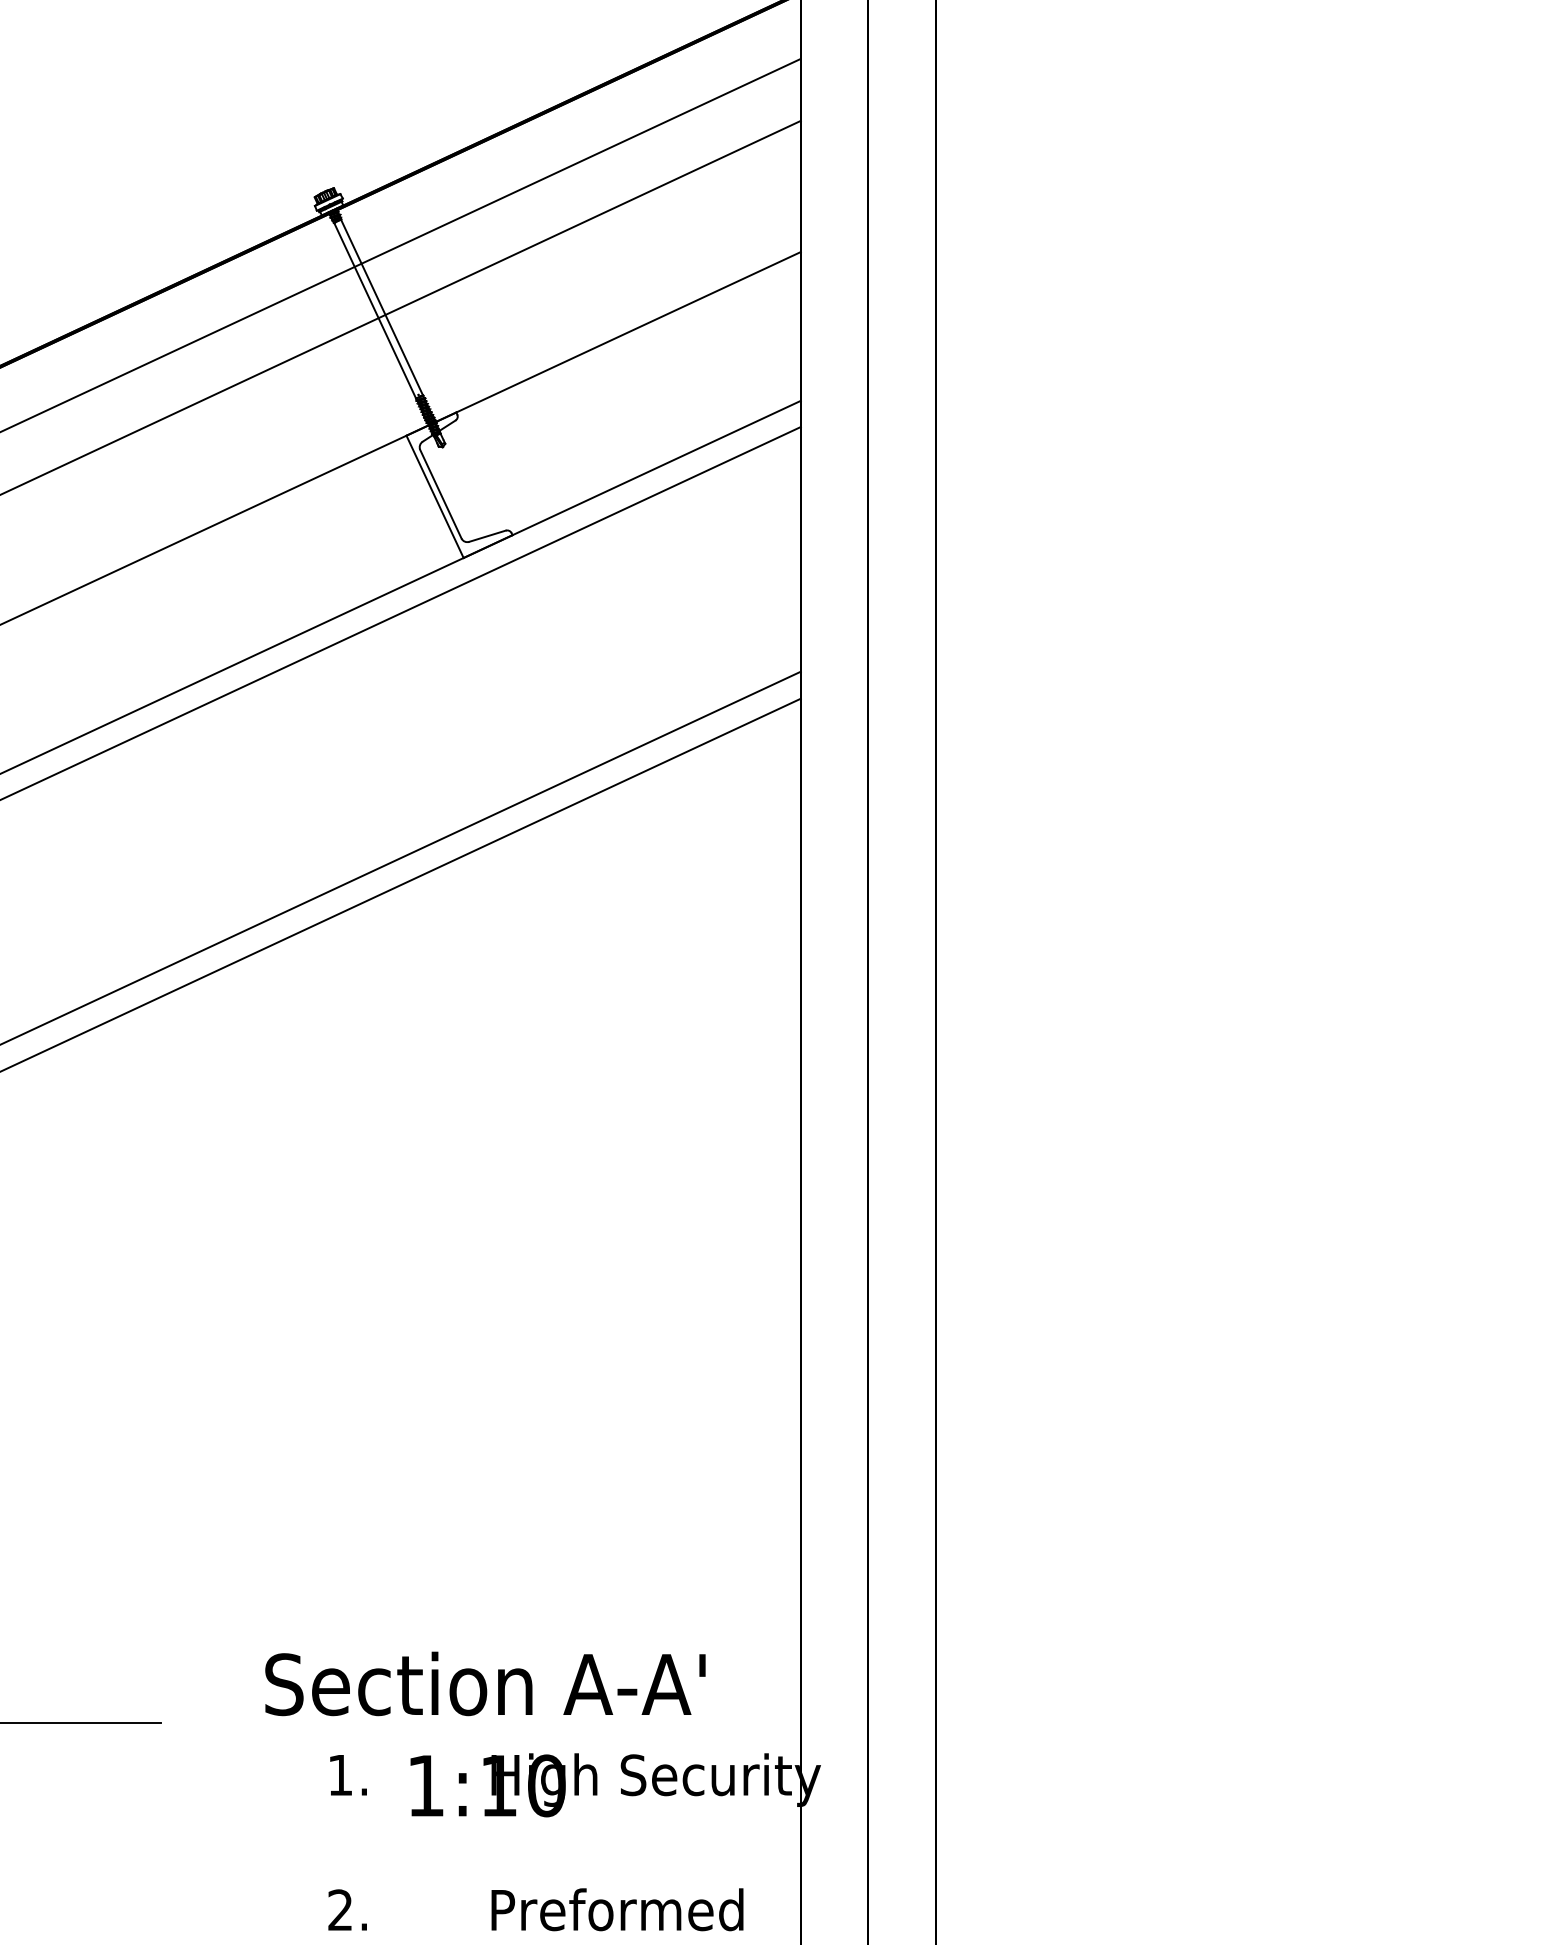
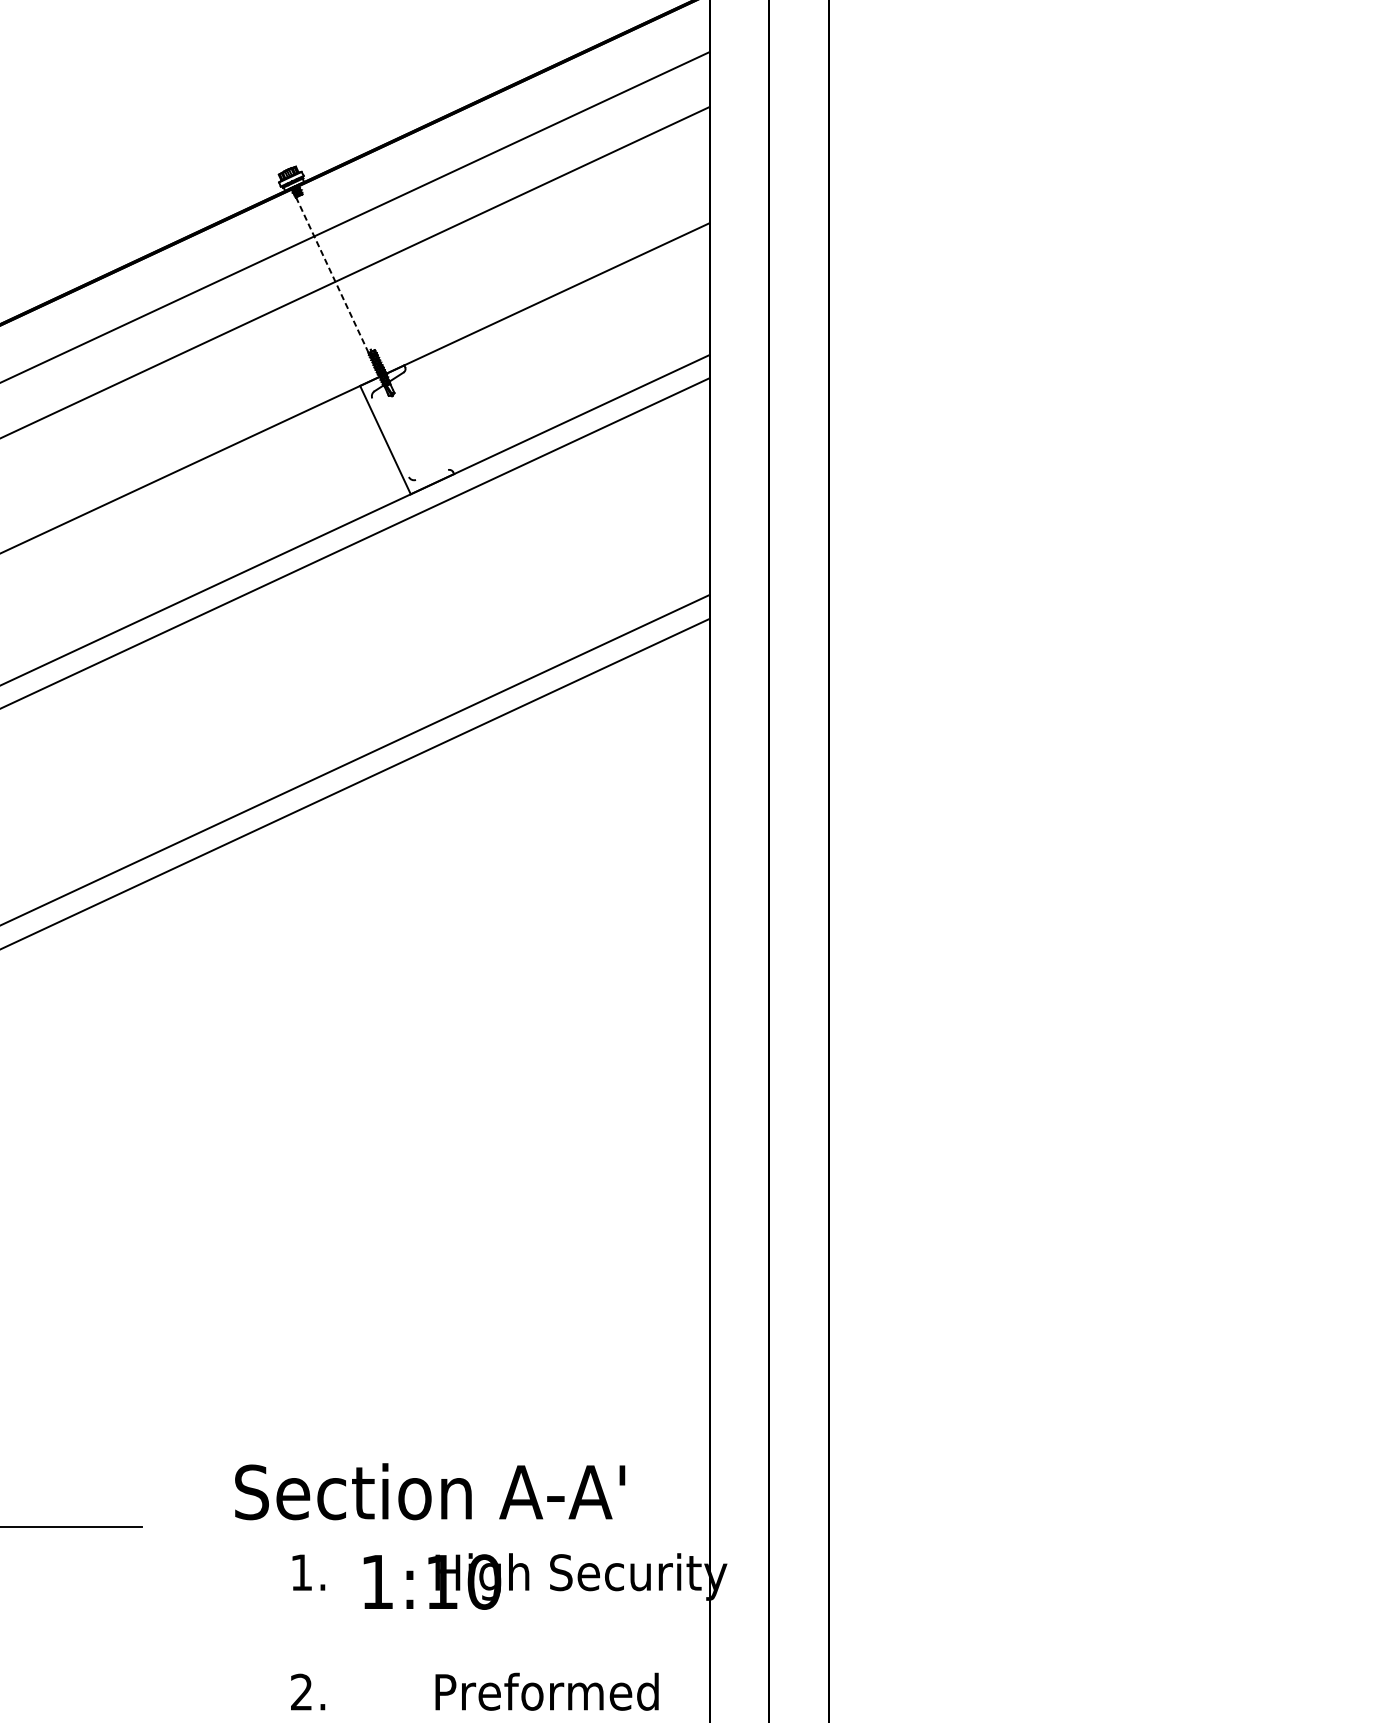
line: (381, 307) -> (338, 272), removed
line: (375, 310) -> (332, 275), solid -> dashed
line: (440, 493) -> (390, 437), removed
line: (487, 535) -> (431, 474), removed

